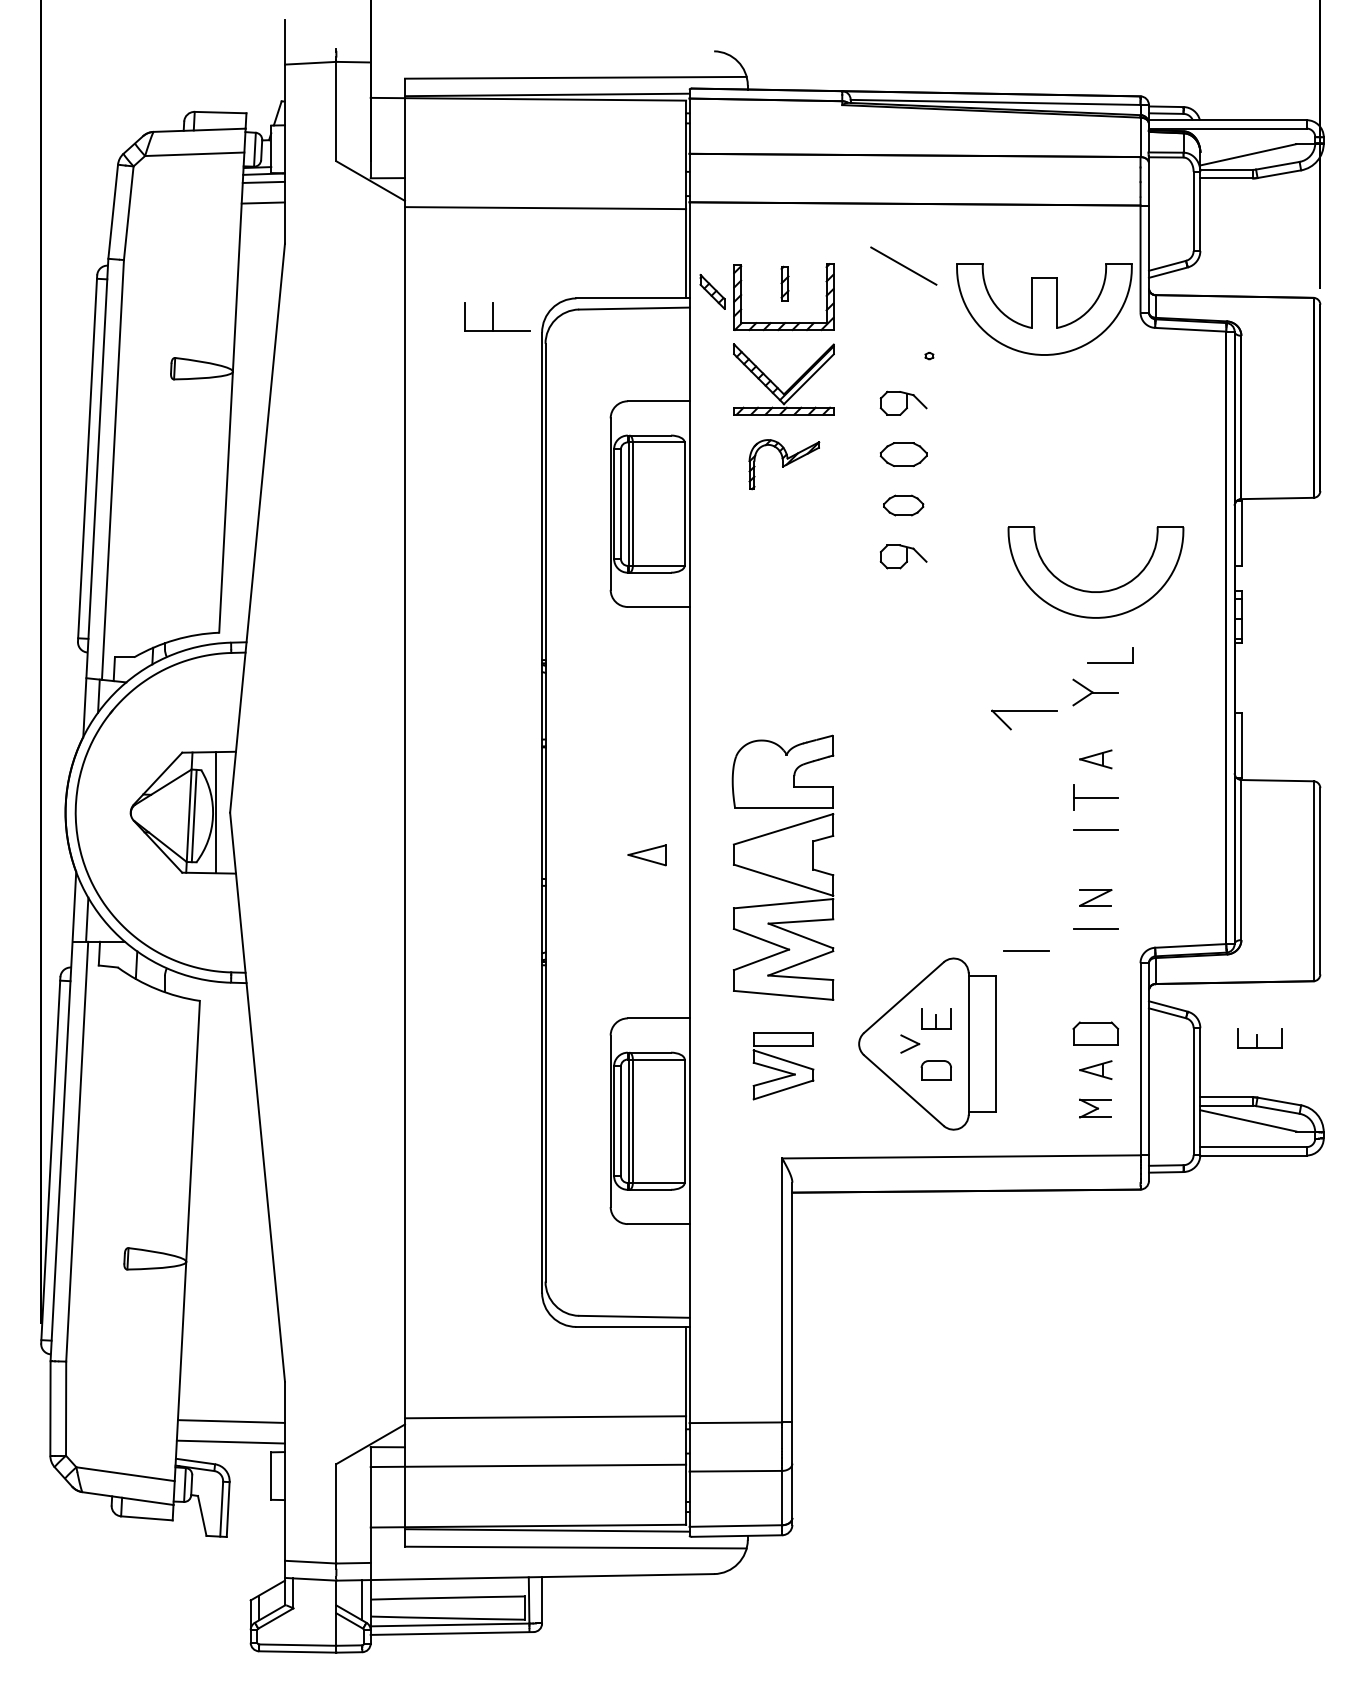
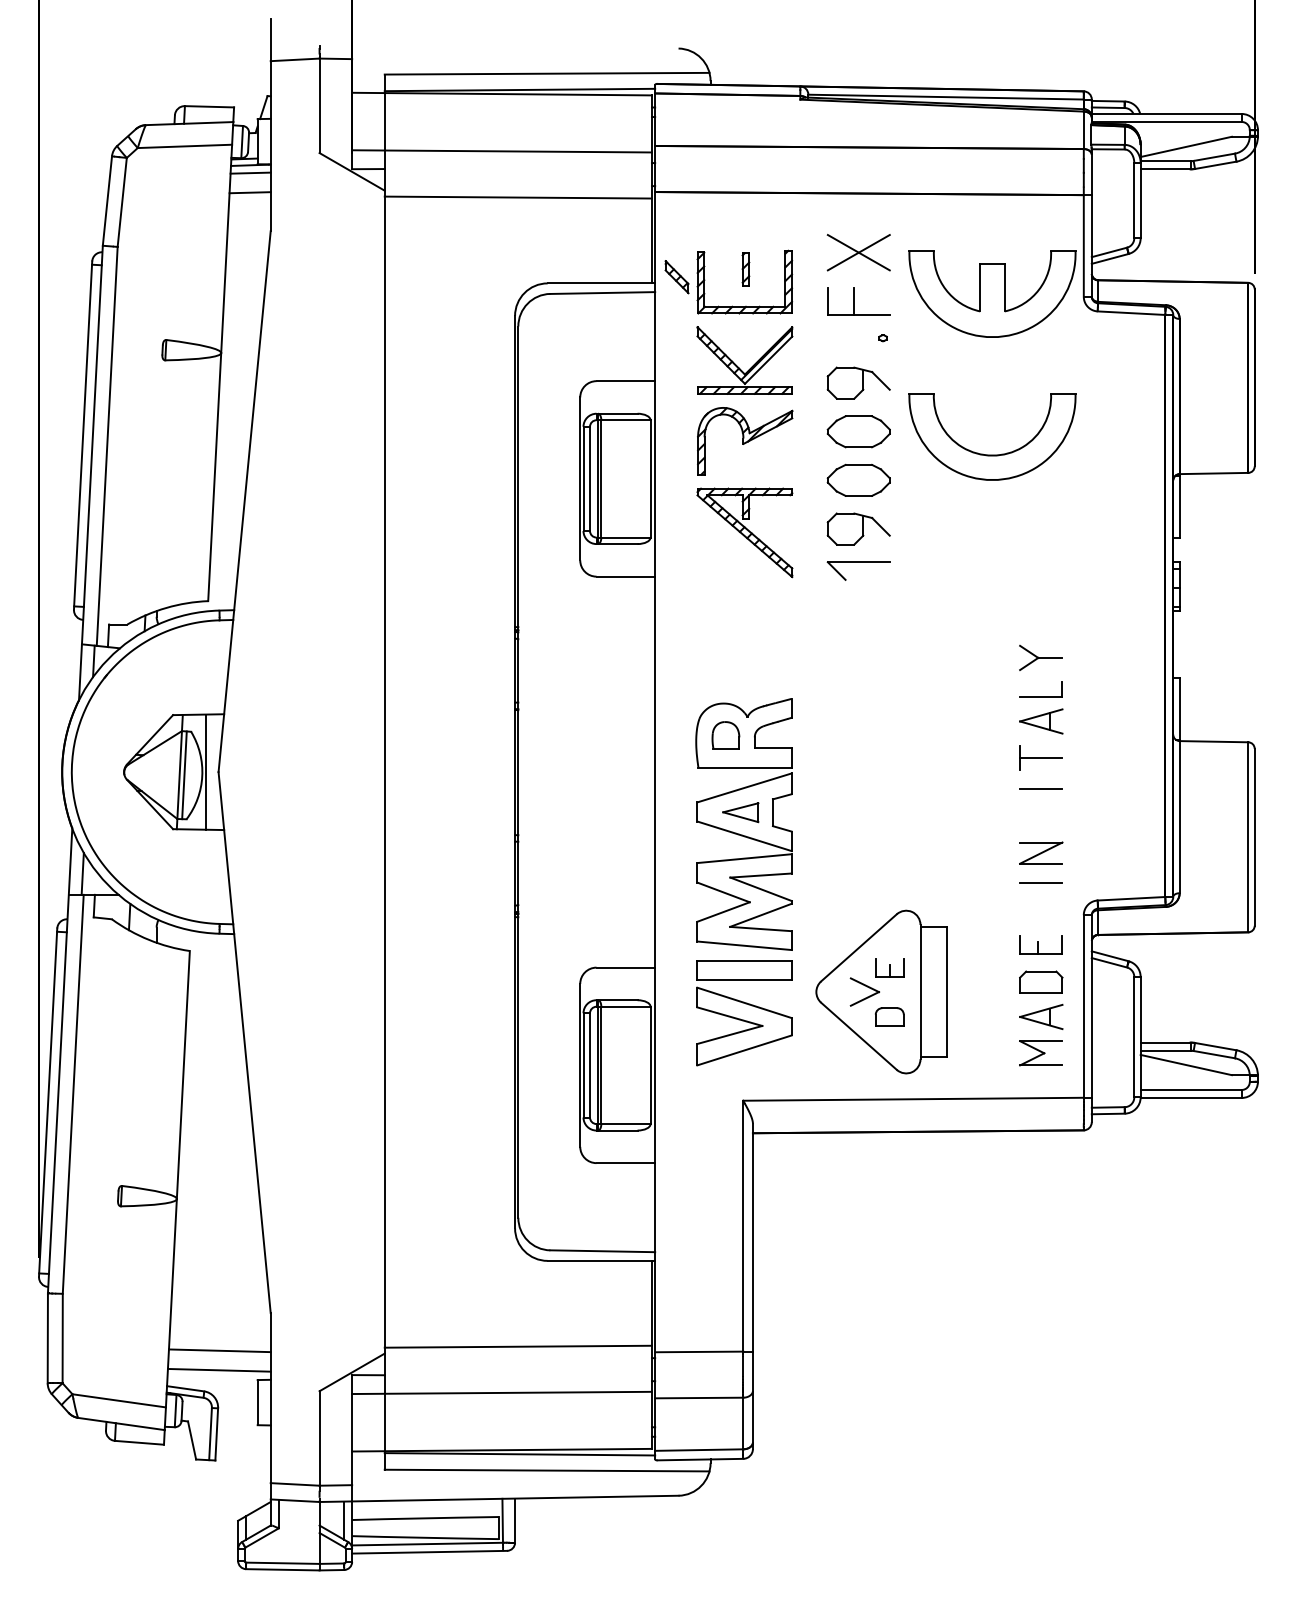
line: (527, 159) -> (501, 151), added
line: (903, 265) -> (858, 252), added
part: (497, 317) -> (858, 301), moved
part: (903, 402) -> (858, 382), size x1.43
part: (903, 454) -> (858, 431), size x1.43
part: (784, 464) -> (745, 441), size x1.43
part: (903, 504) -> (858, 479), size x1.67
part: (903, 556) -> (858, 528), size x1.43
part: (783, 560) -> (744, 532), added
part: (1096, 591) -> (992, 454), moved
part: (1109, 662) -> (1040, 696), moved
part: (1024, 711) -> (858, 562), moved
part: (1096, 759) -> (1041, 721), size x1.43
part: (763, 774) -> (725, 735), added
part: (646, 855) -> (740, 812), moved
part: (1096, 897) -> (1041, 852), size x1.43
line: (1025, 950) -> (974, 903), removed
part: (1259, 1037) -> (1040, 944), moved
part: (909, 1043) -> (864, 991), size x1.67
part: (783, 1066) -> (744, 1013), size x1.67
part: (1096, 1069) -> (1041, 1016), size x1.43
part: (1094, 1108) -> (1040, 1053), size x1.43

